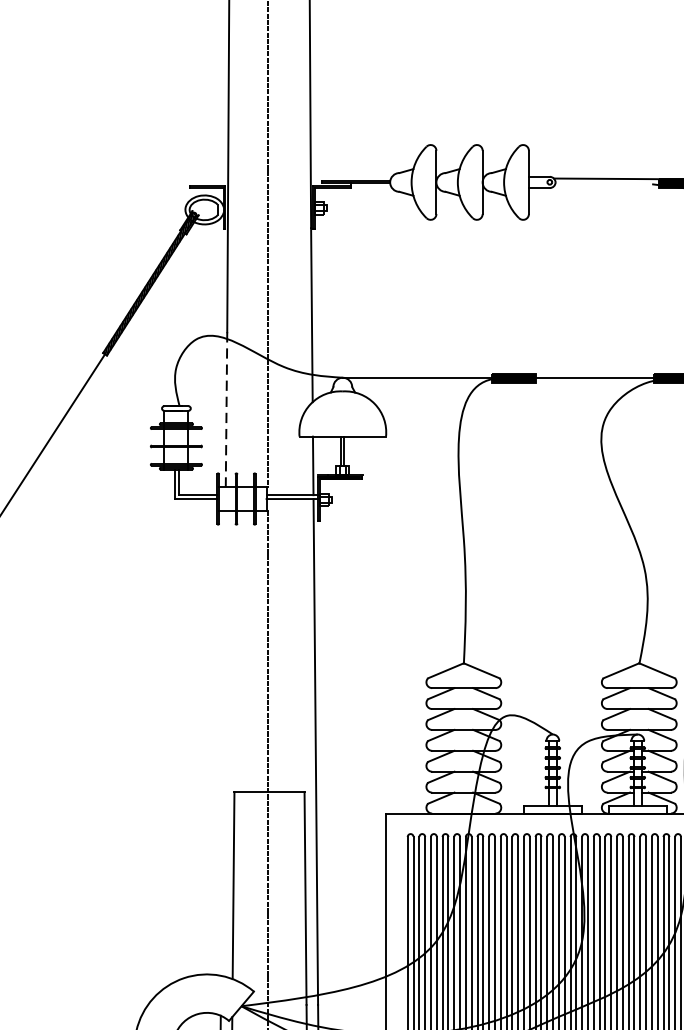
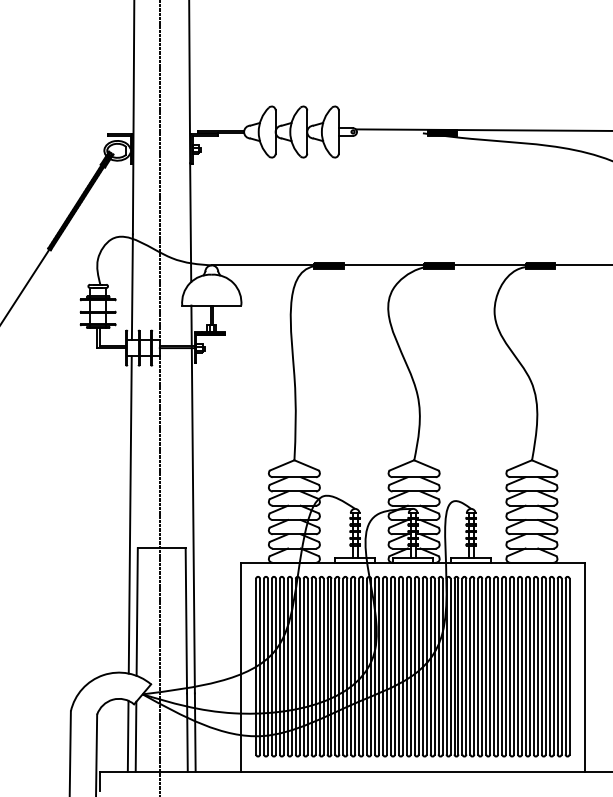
line: (226, 410) -> (132, 287), dashed -> solid
line: (222, 742) -> (129, 514), added

